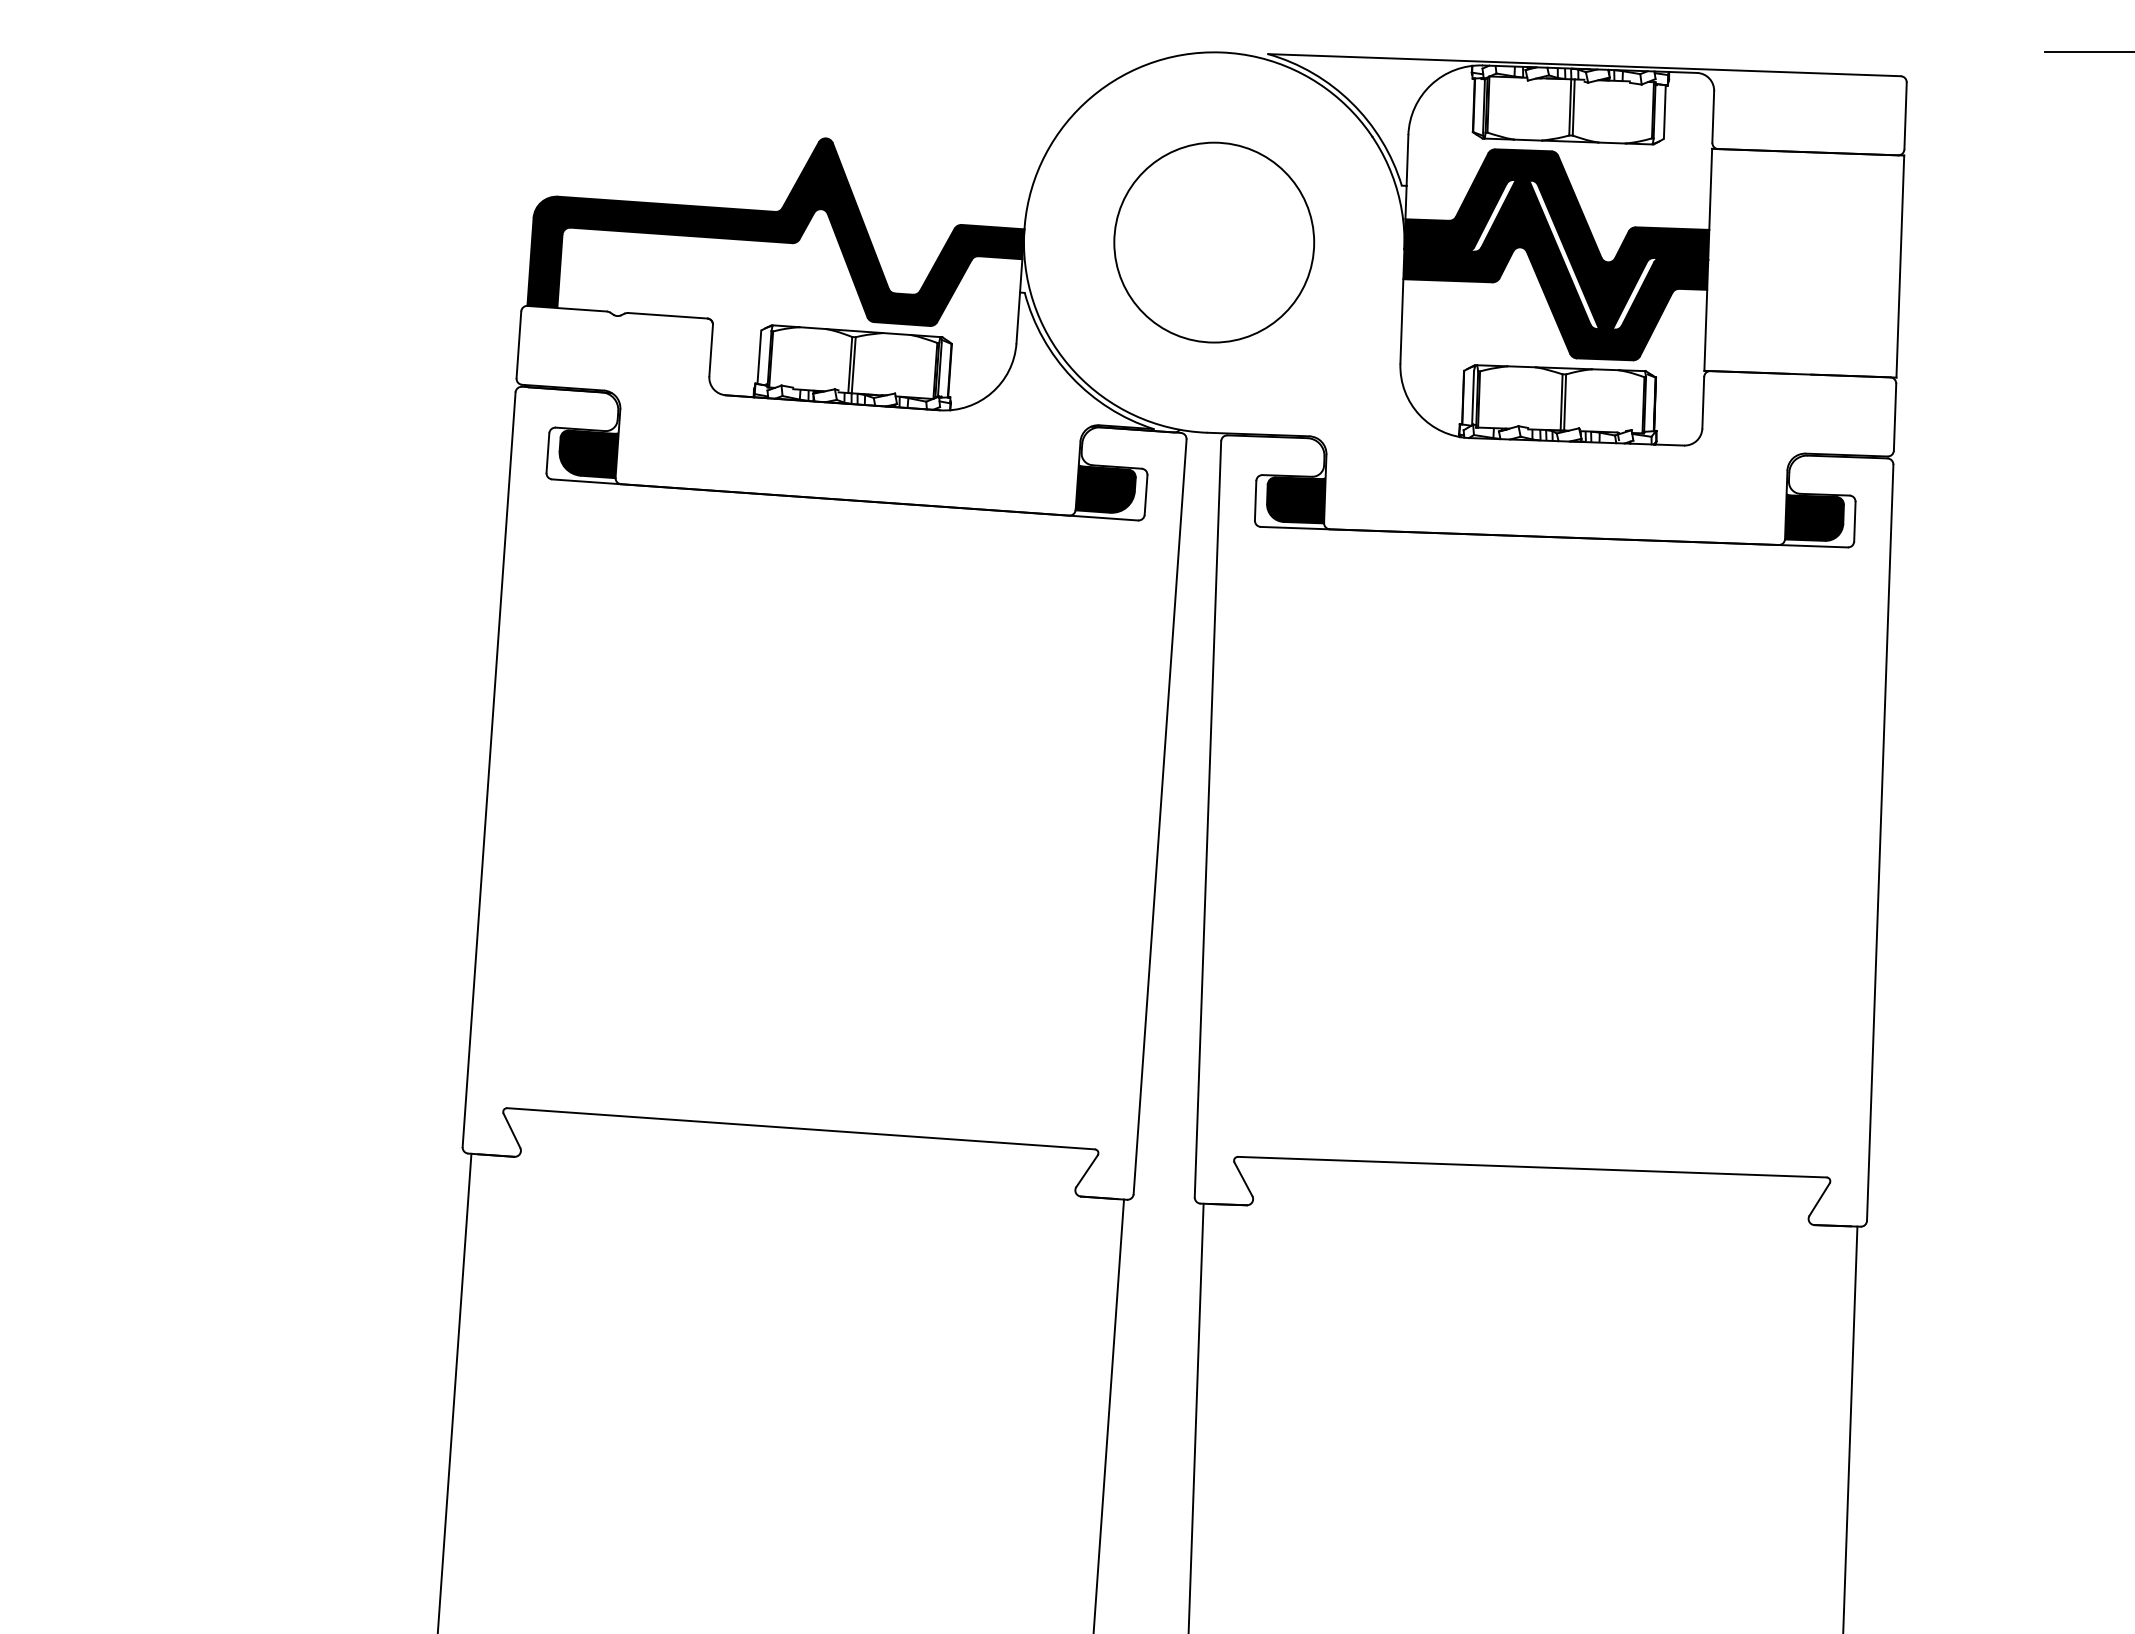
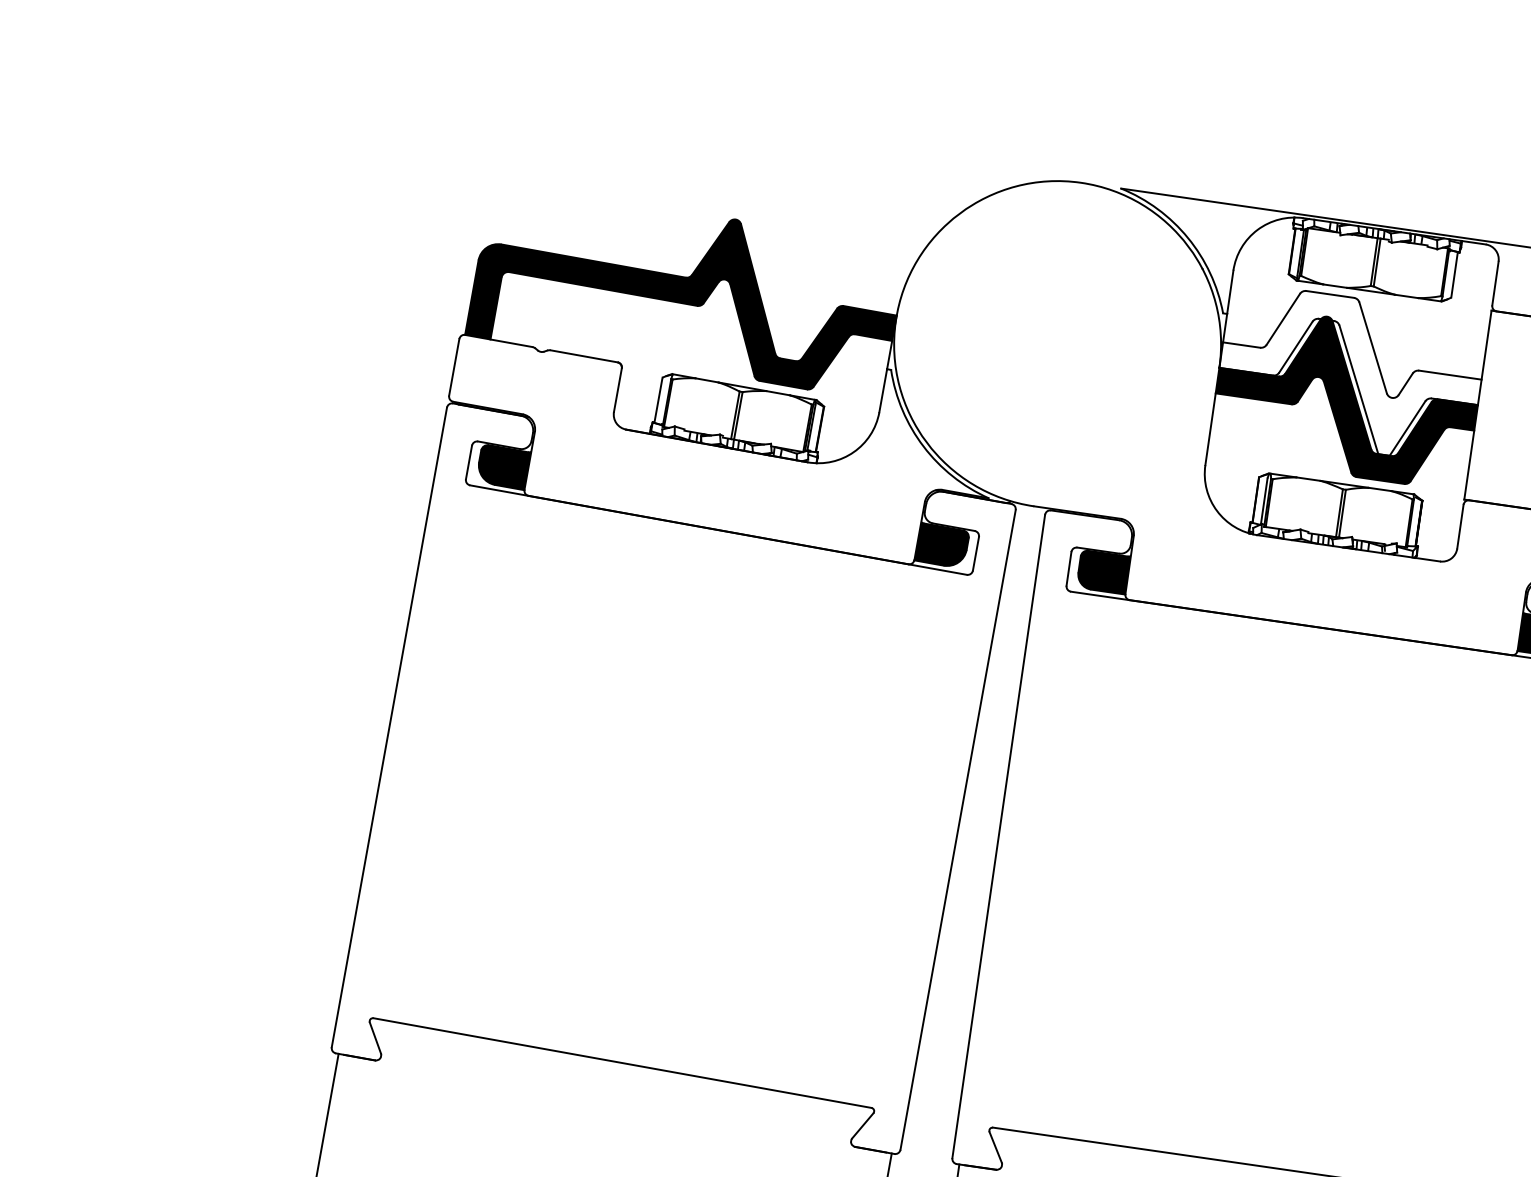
fill: (1556, 239) -> (1350, 373), removed
circle: (1214, 242) -> (1057, 344), removed

